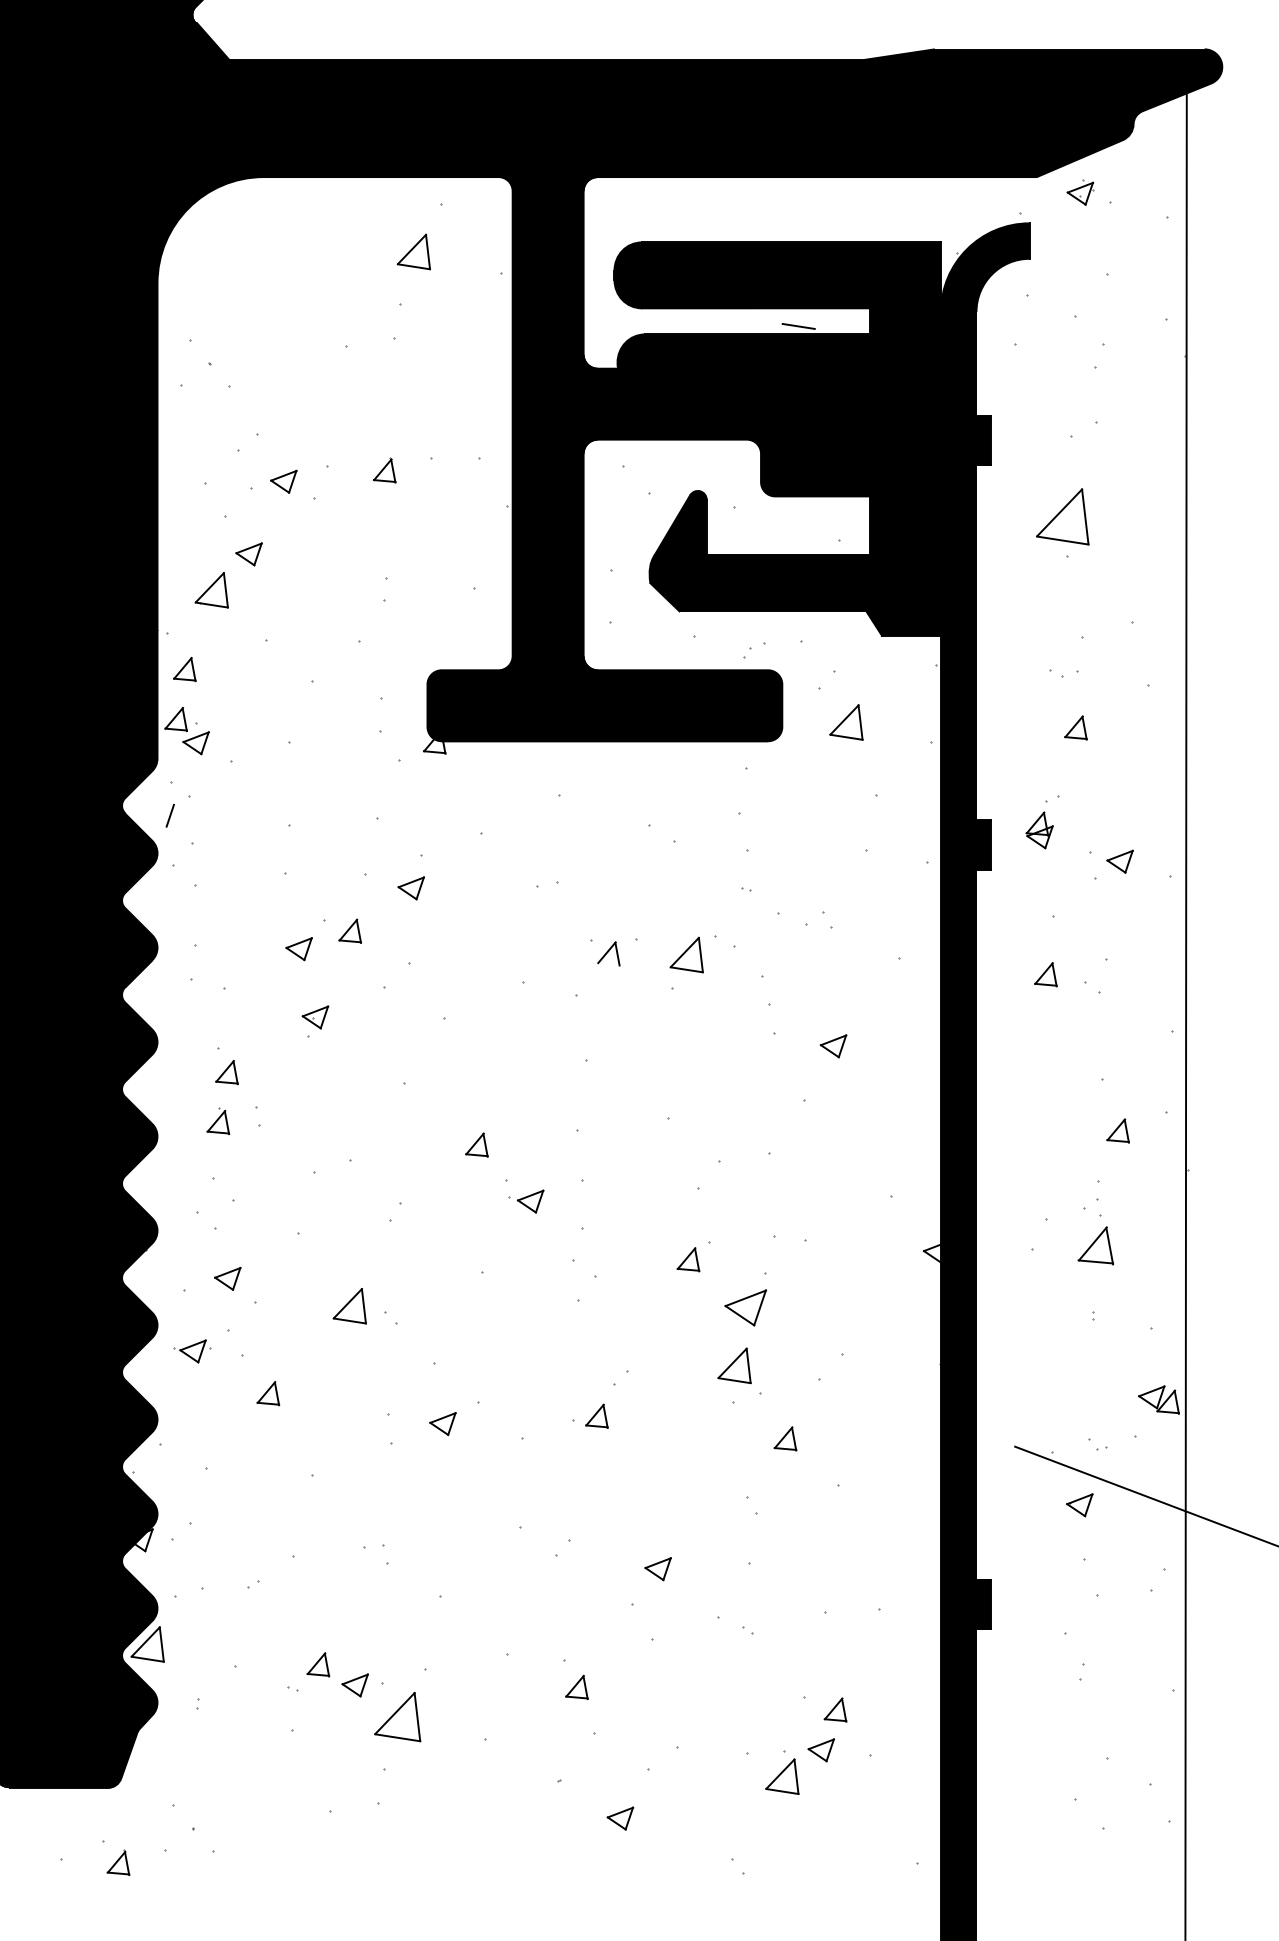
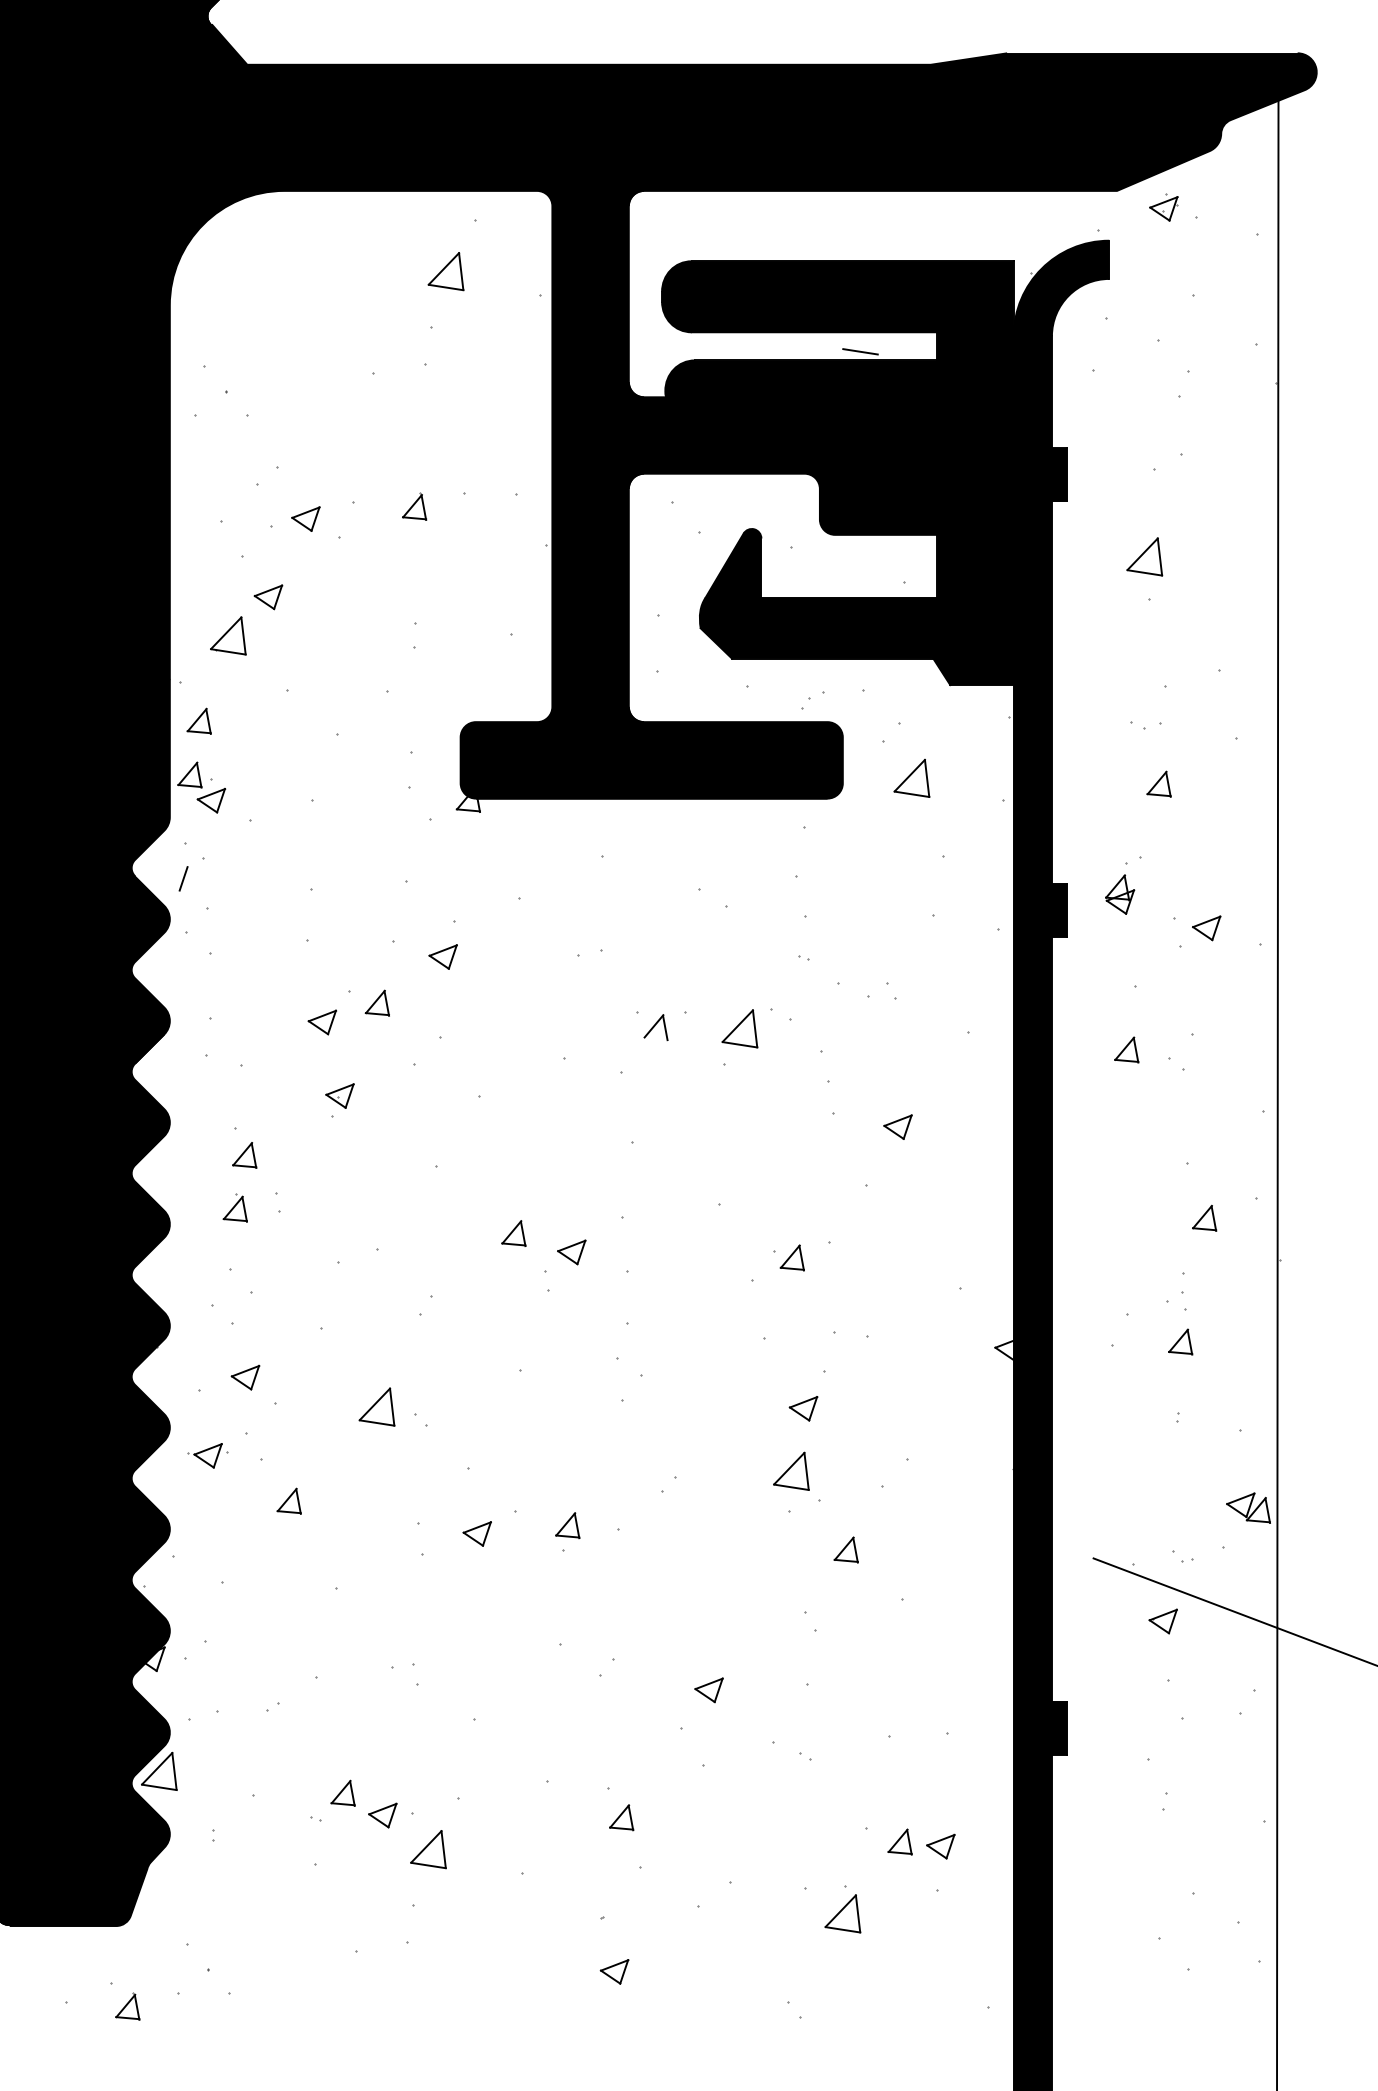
part: (1062, 516) -> (1144, 556), size x0.62
part: (530, 1201) -> (571, 1252), moved
part: (1095, 1245) -> (1180, 1341), size x0.62
part: (688, 1259) -> (792, 1257), moved
part: (745, 1307) -> (803, 1408), size x0.62
part: (596, 1415) -> (567, 1524), moved
part: (397, 1716) -> (428, 1849), size x0.71
part: (820, 1750) -> (939, 1846), moved
part: (620, 1818) -> (614, 1971), moved

